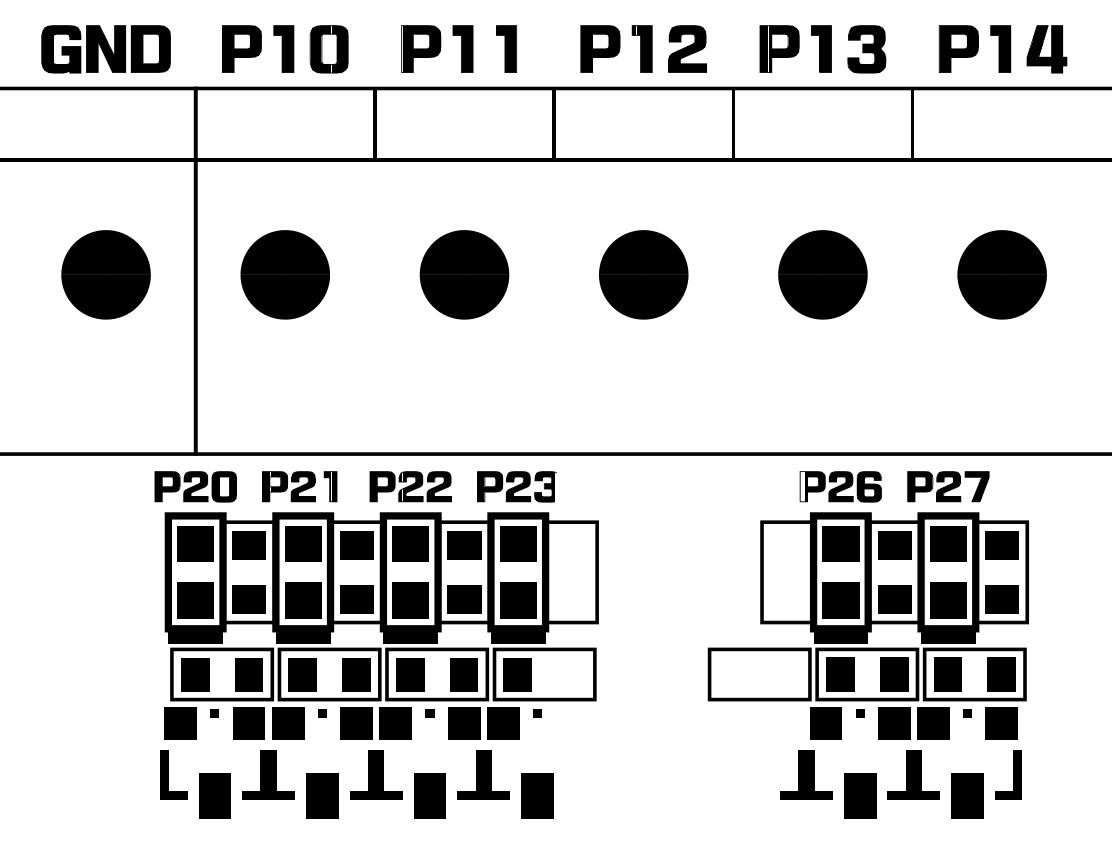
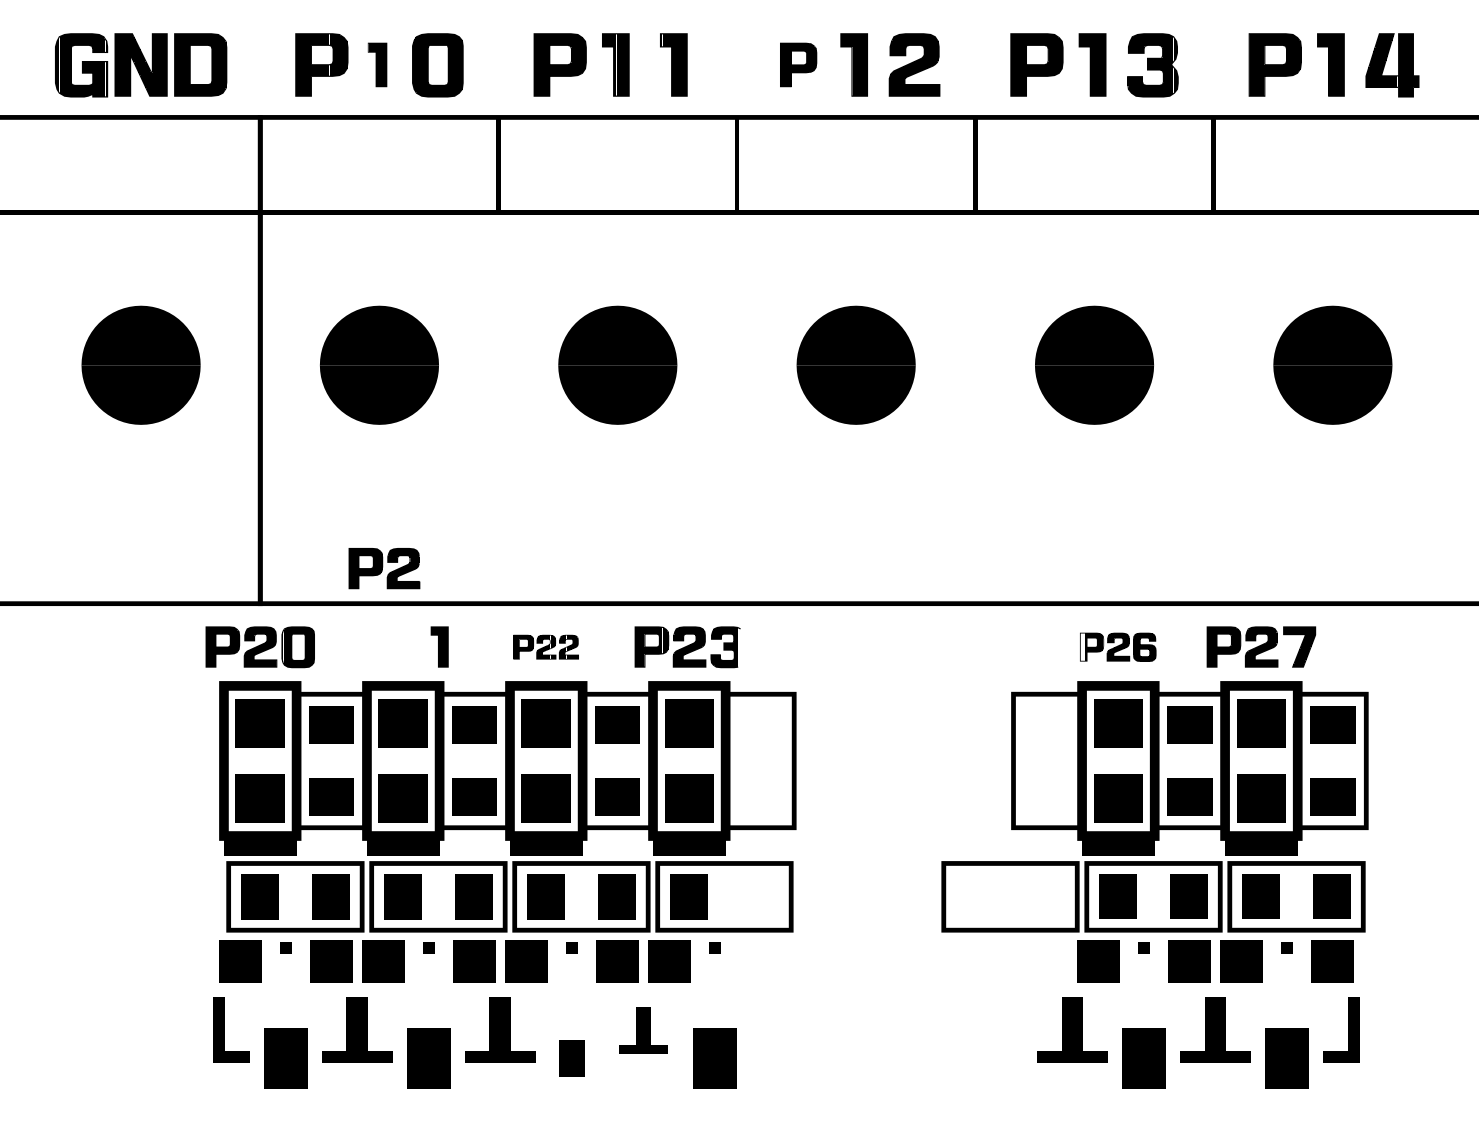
part: (283, 48) -> (377, 64), size x0.7
part: (600, 48) -> (798, 64), size x0.7
part: (288, 486) -> (383, 568), moved
part: (410, 486) -> (545, 646), size x0.6
part: (840, 486) -> (1117, 646), size x0.7
part: (483, 774) -> (643, 1029), size x0.7
part: (429, 795) -> (571, 1057), size x0.6

